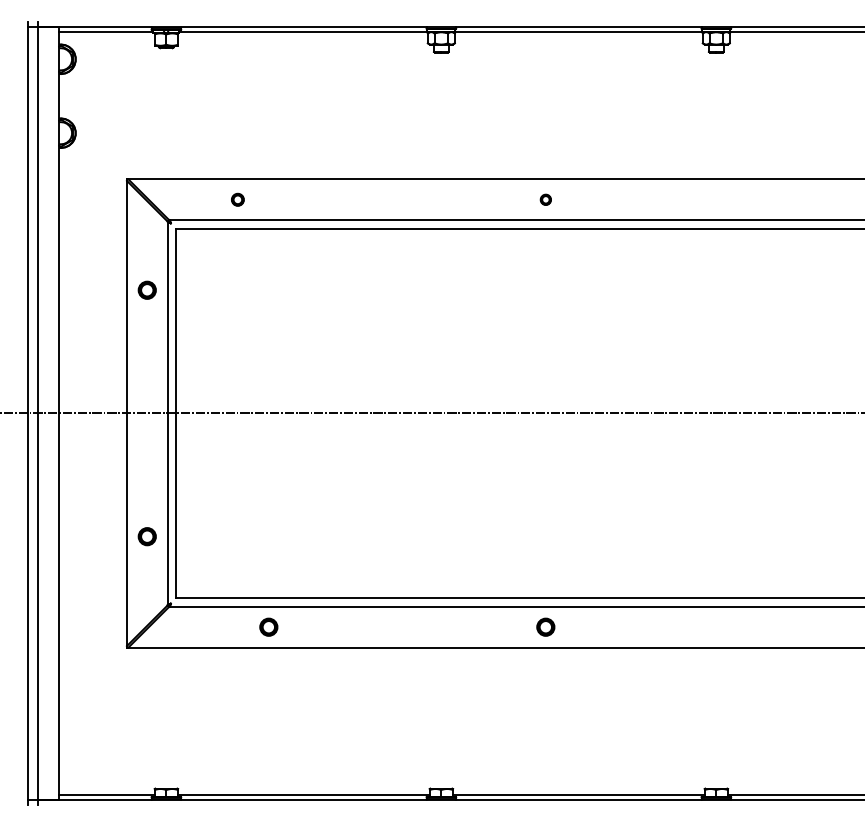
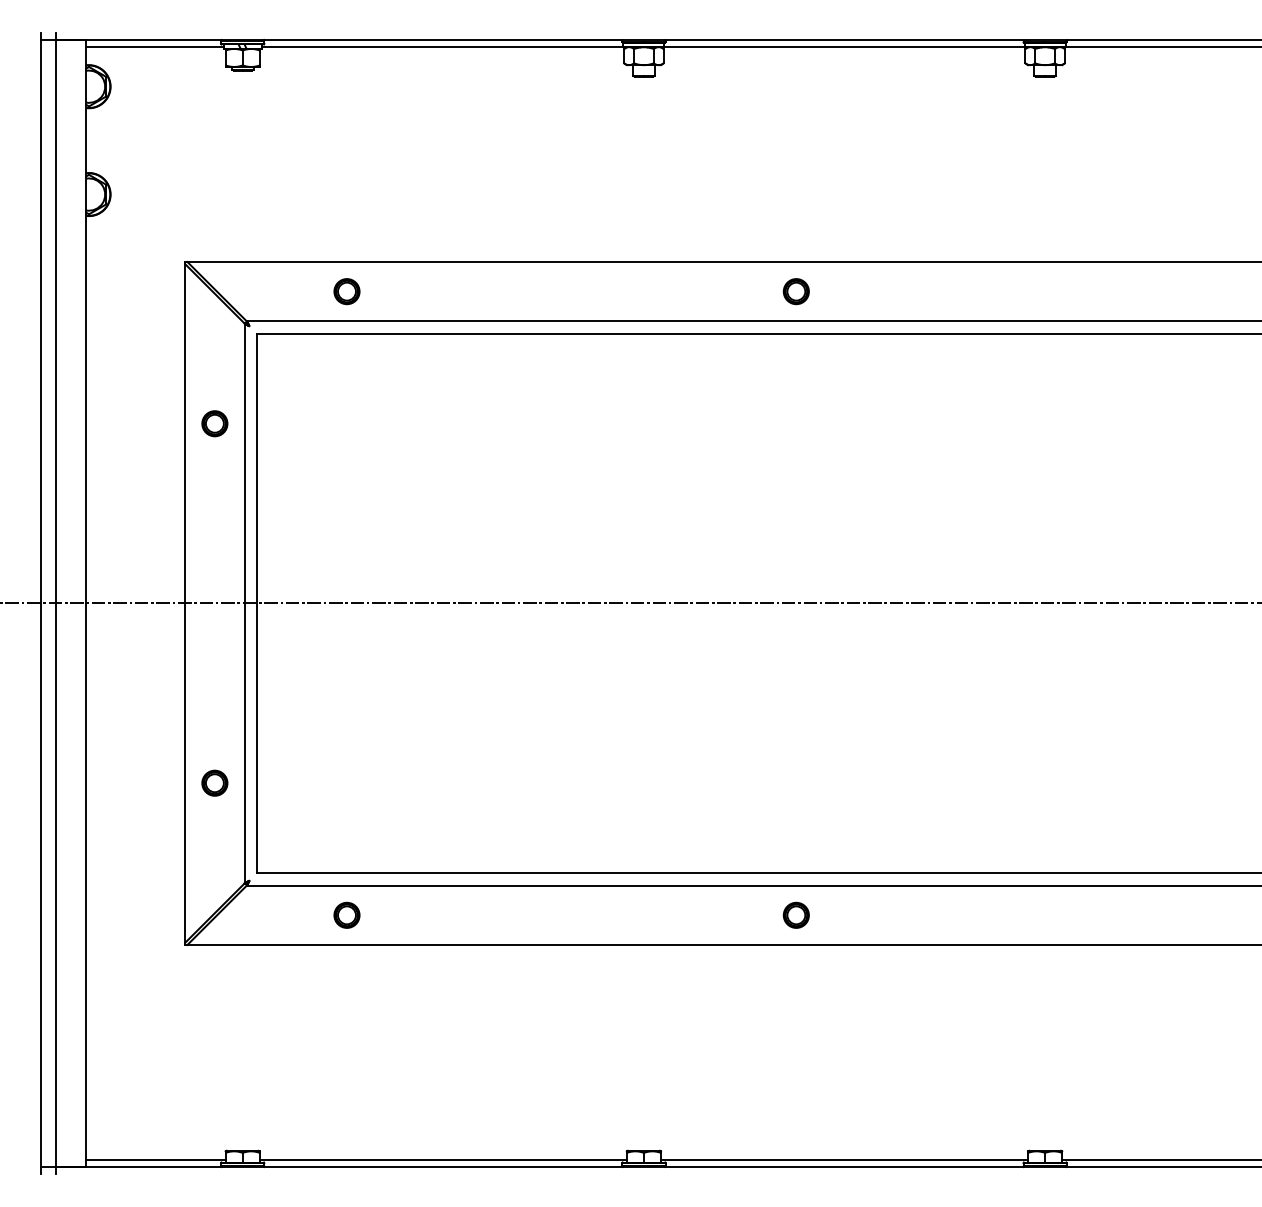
part: (237, 199) -> (346, 291), size x1.43
part: (545, 199) -> (795, 291), size x1.67
part: (268, 626) -> (346, 914), moved

